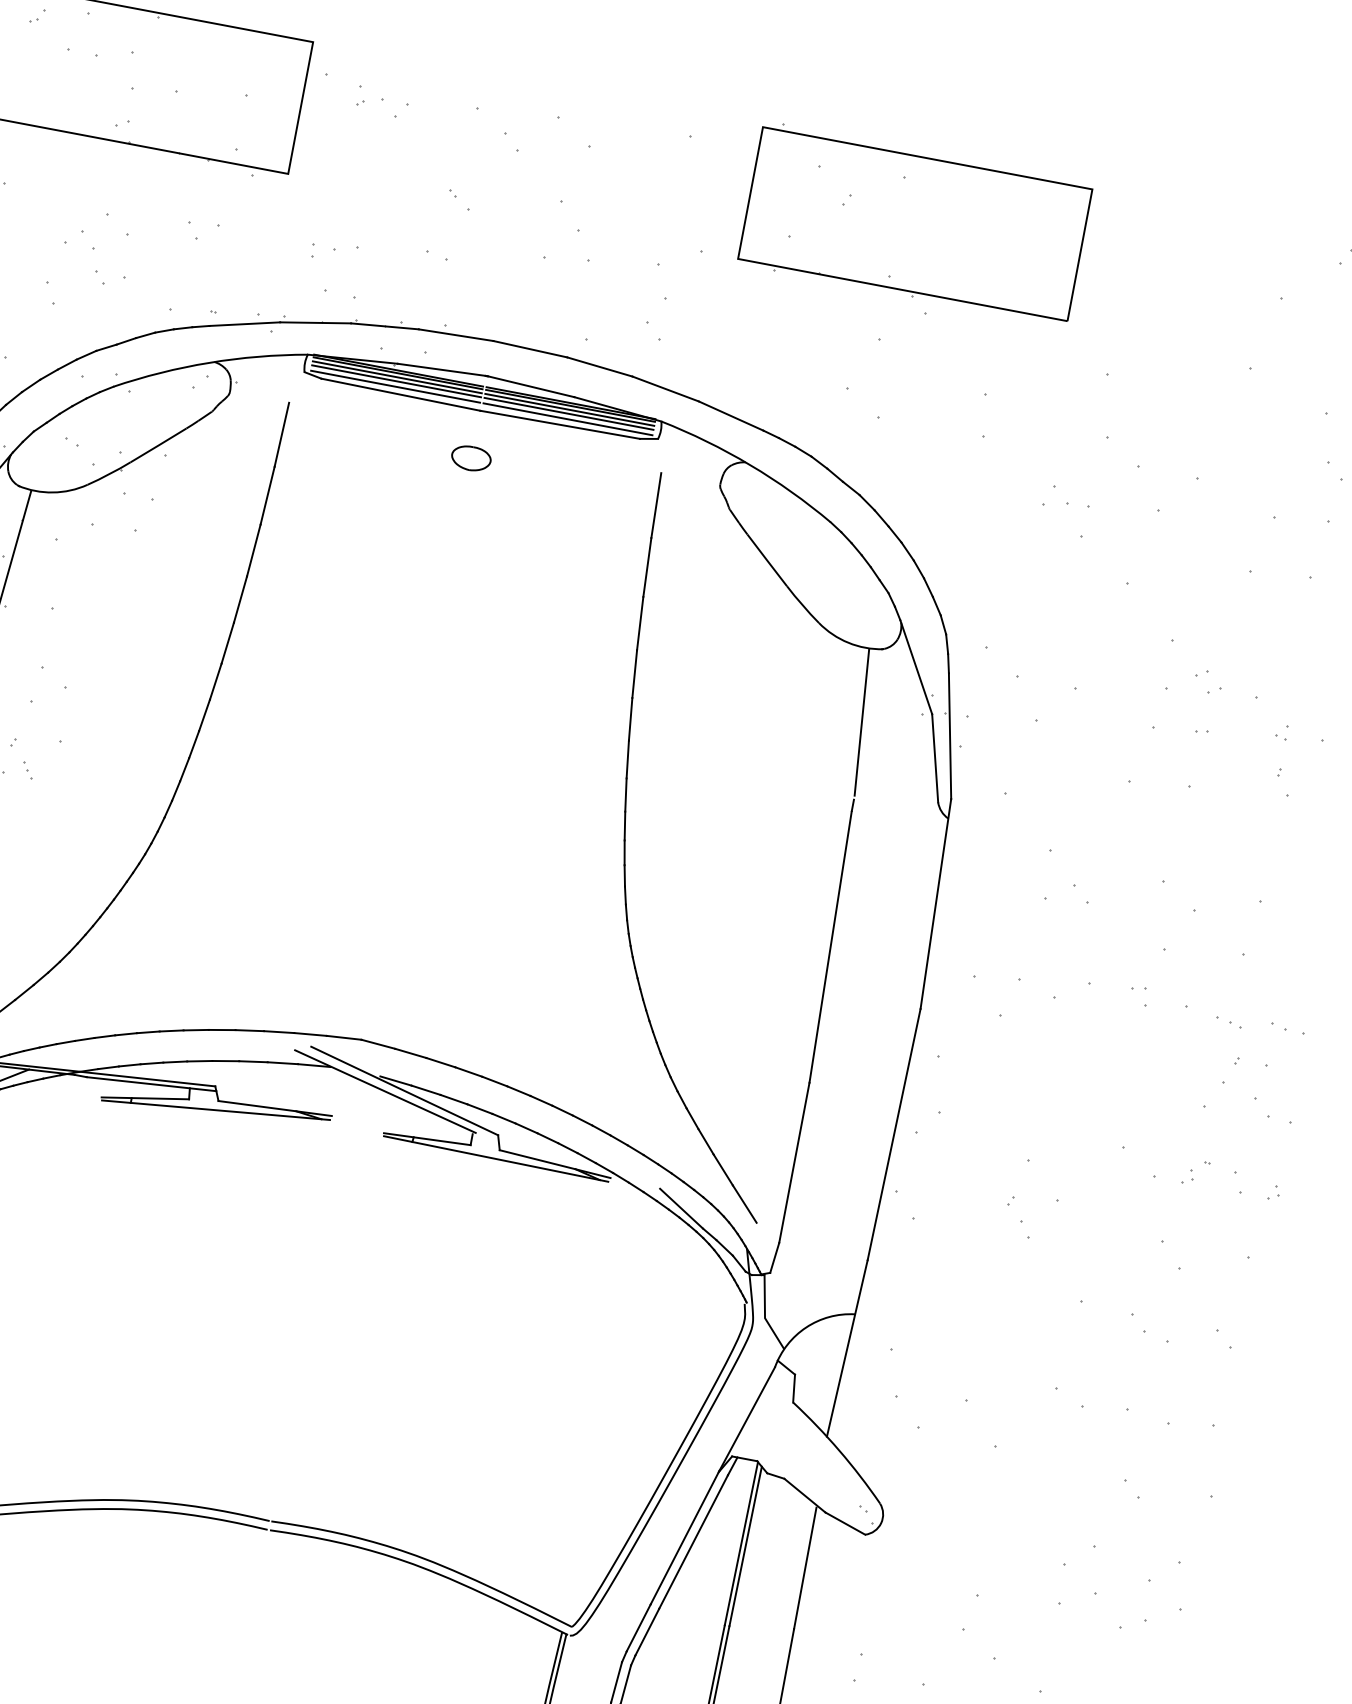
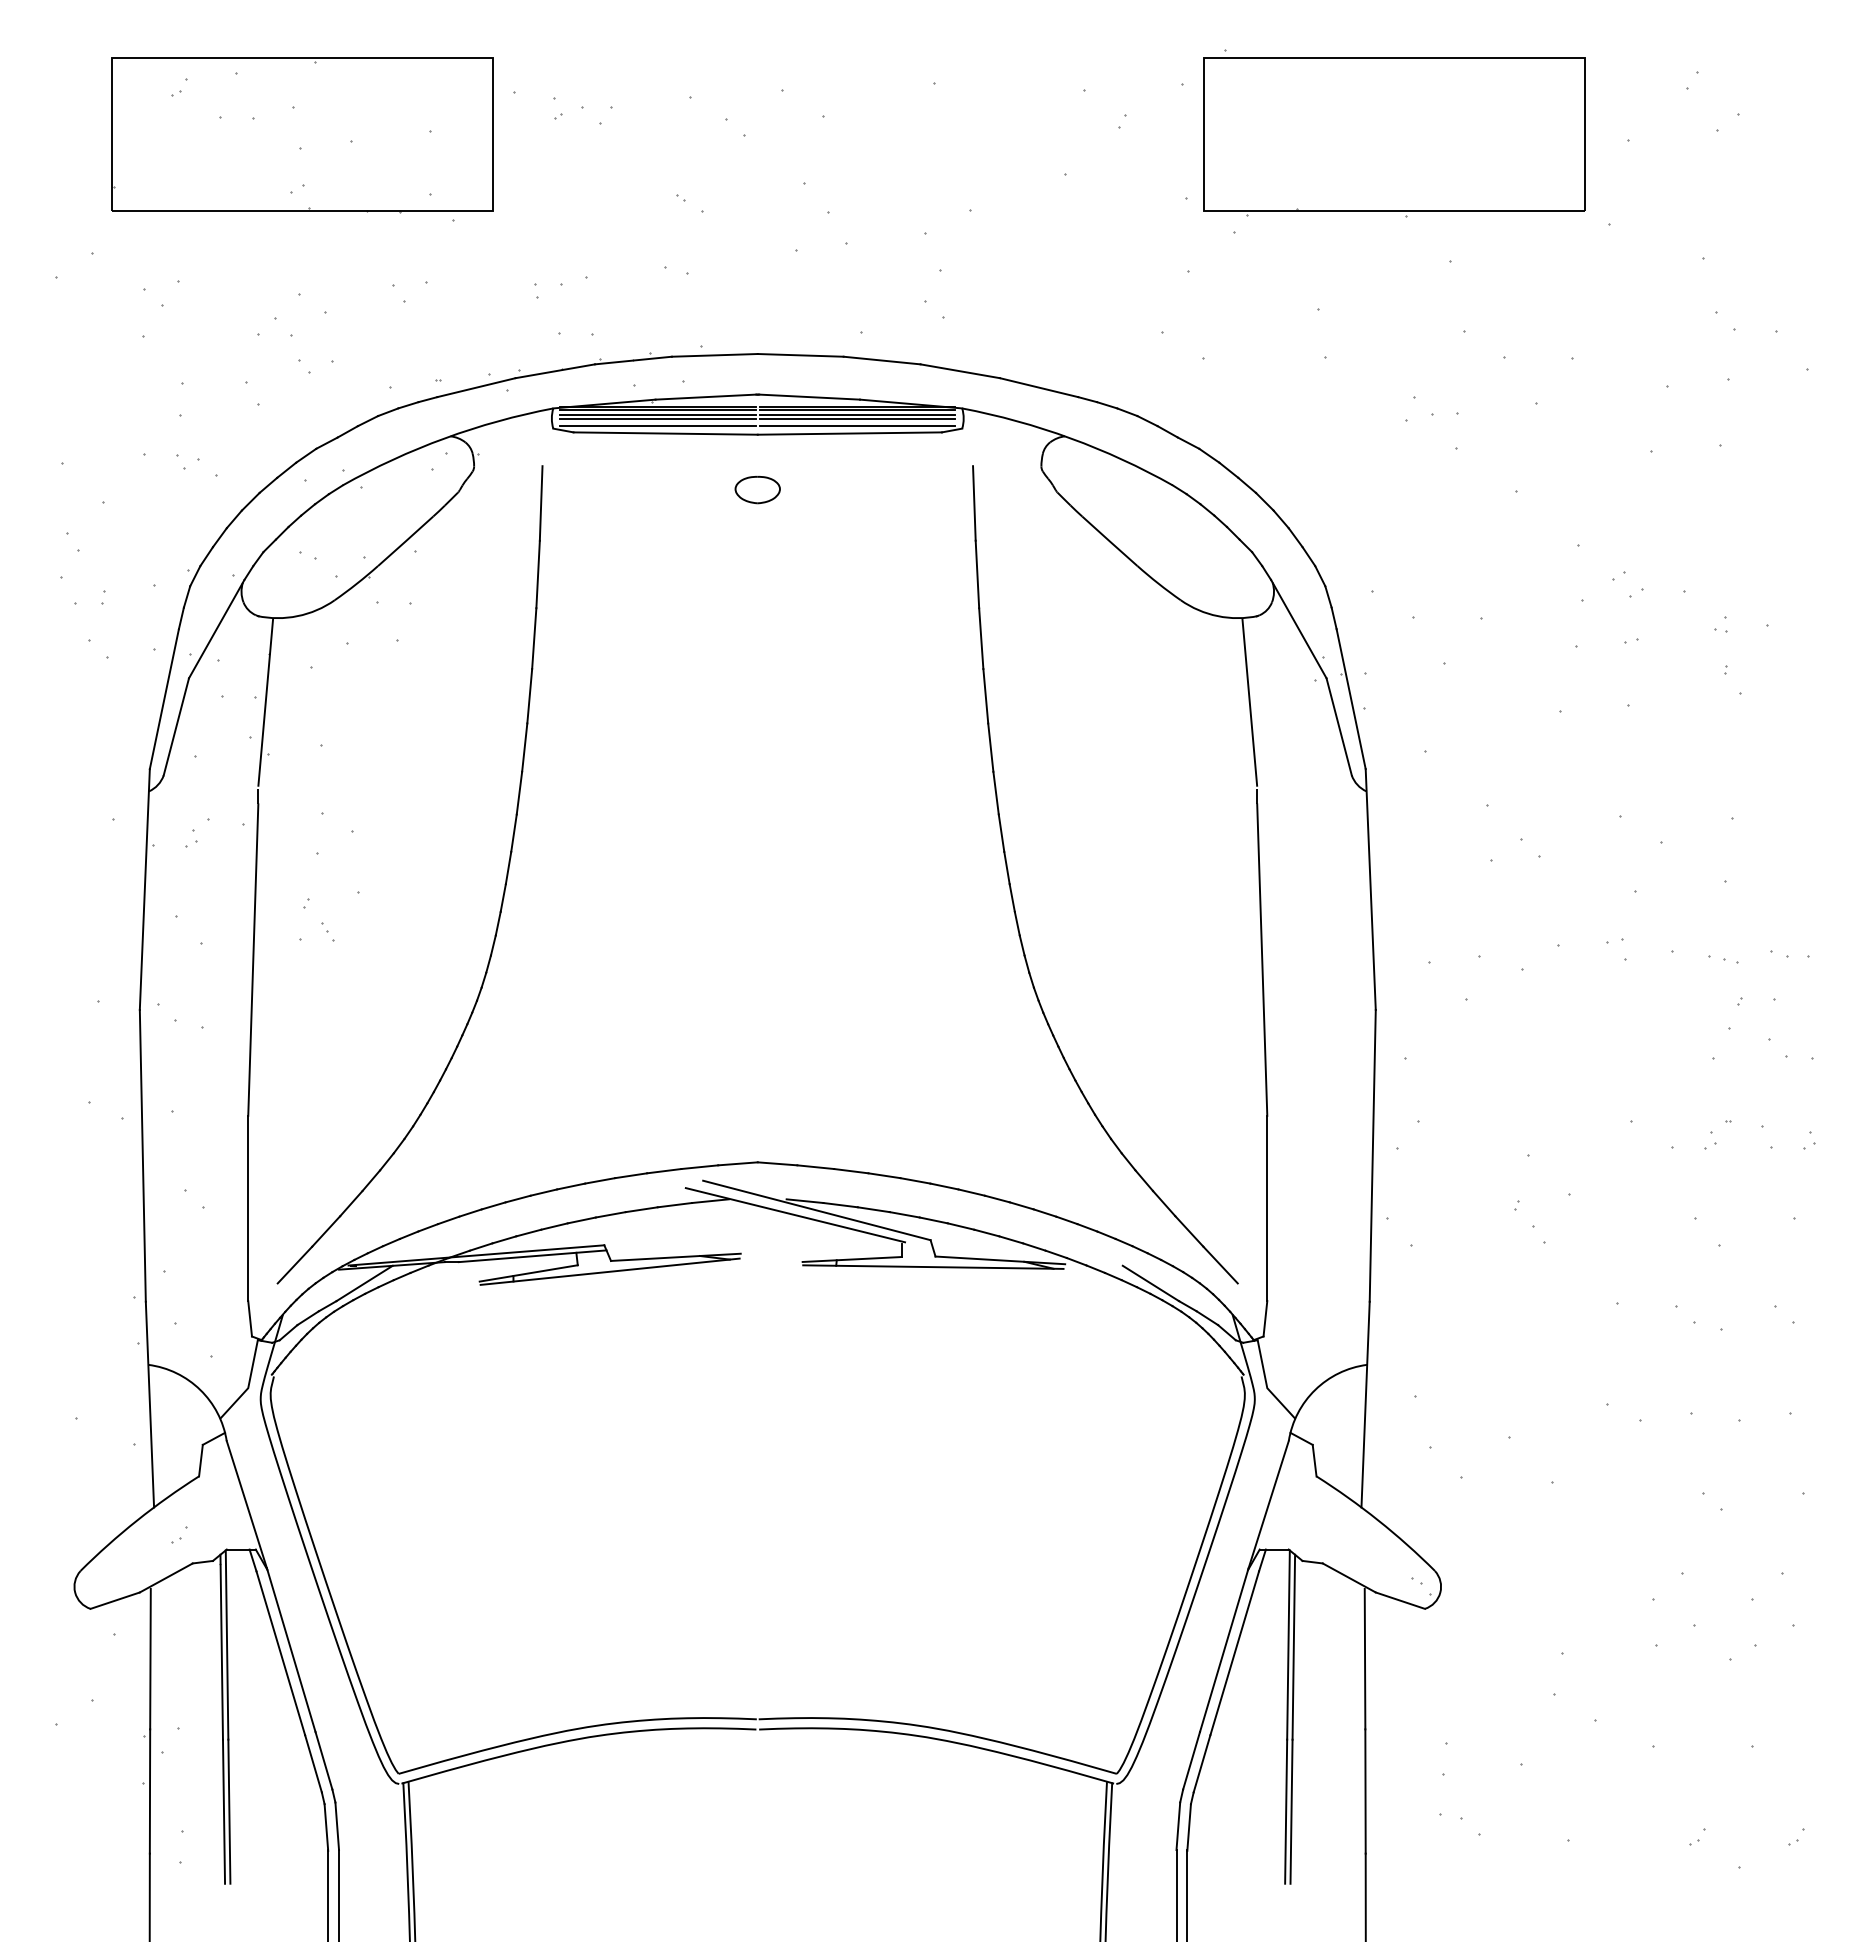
part: (915, 223) -> (1394, 133), moved

